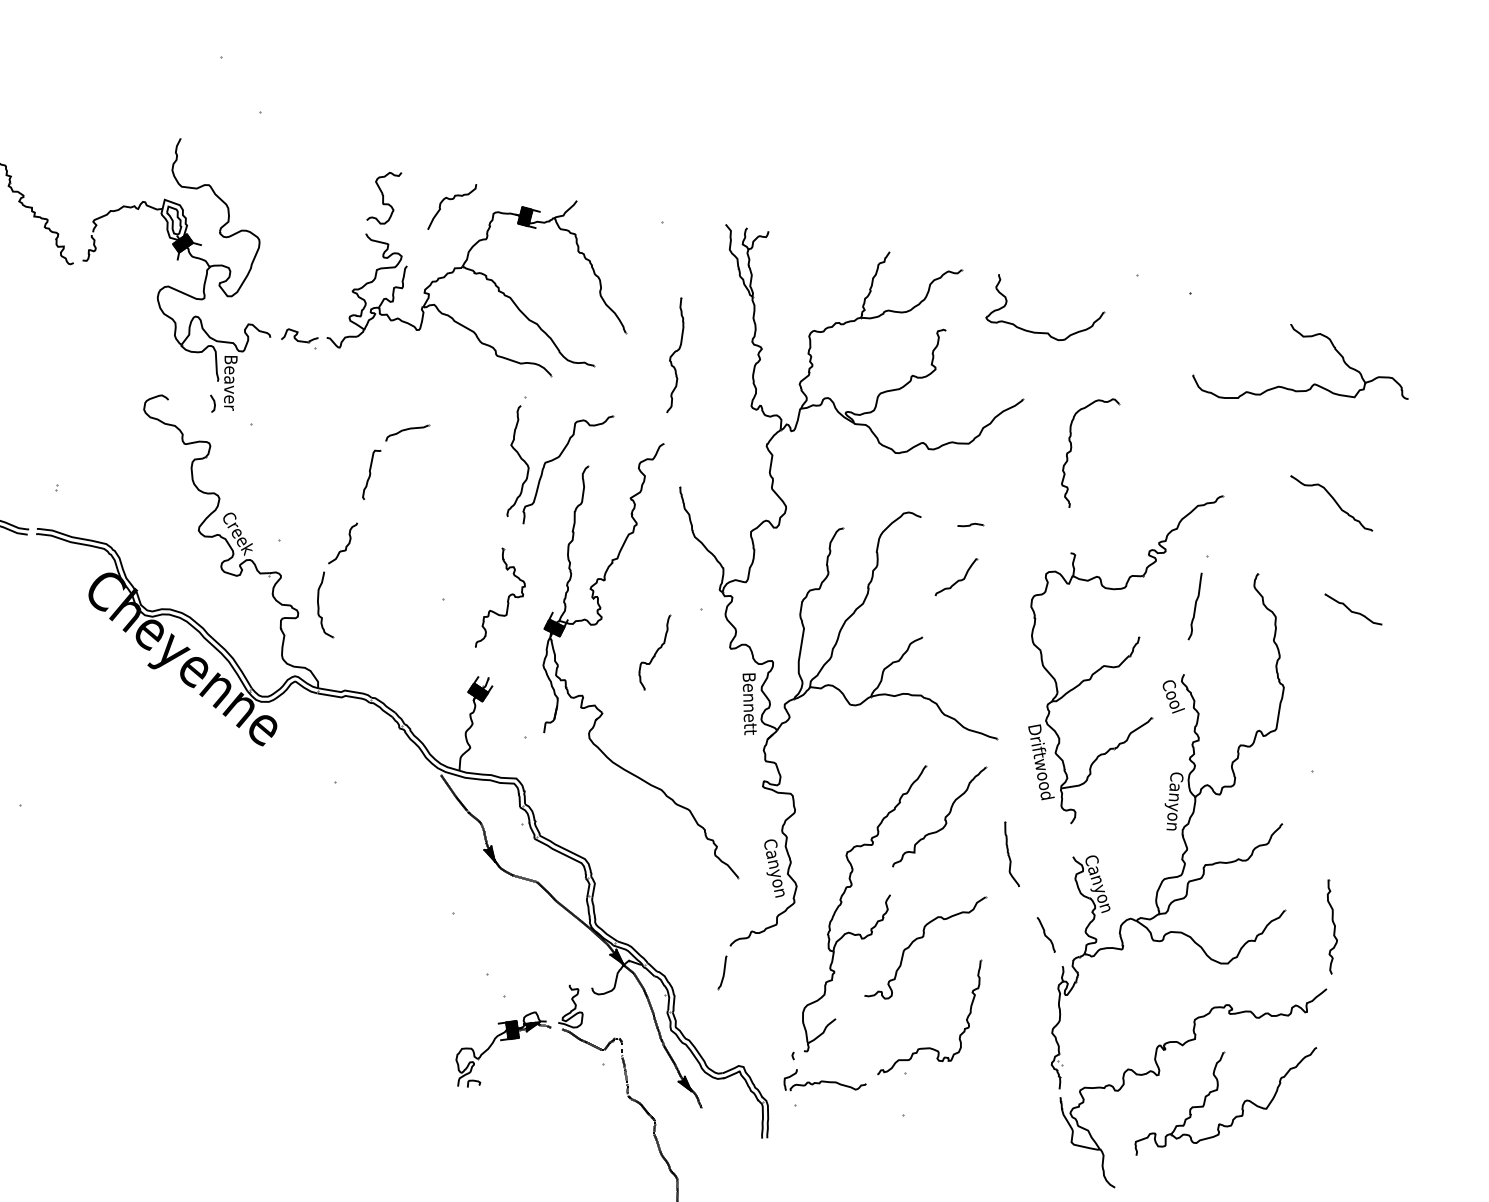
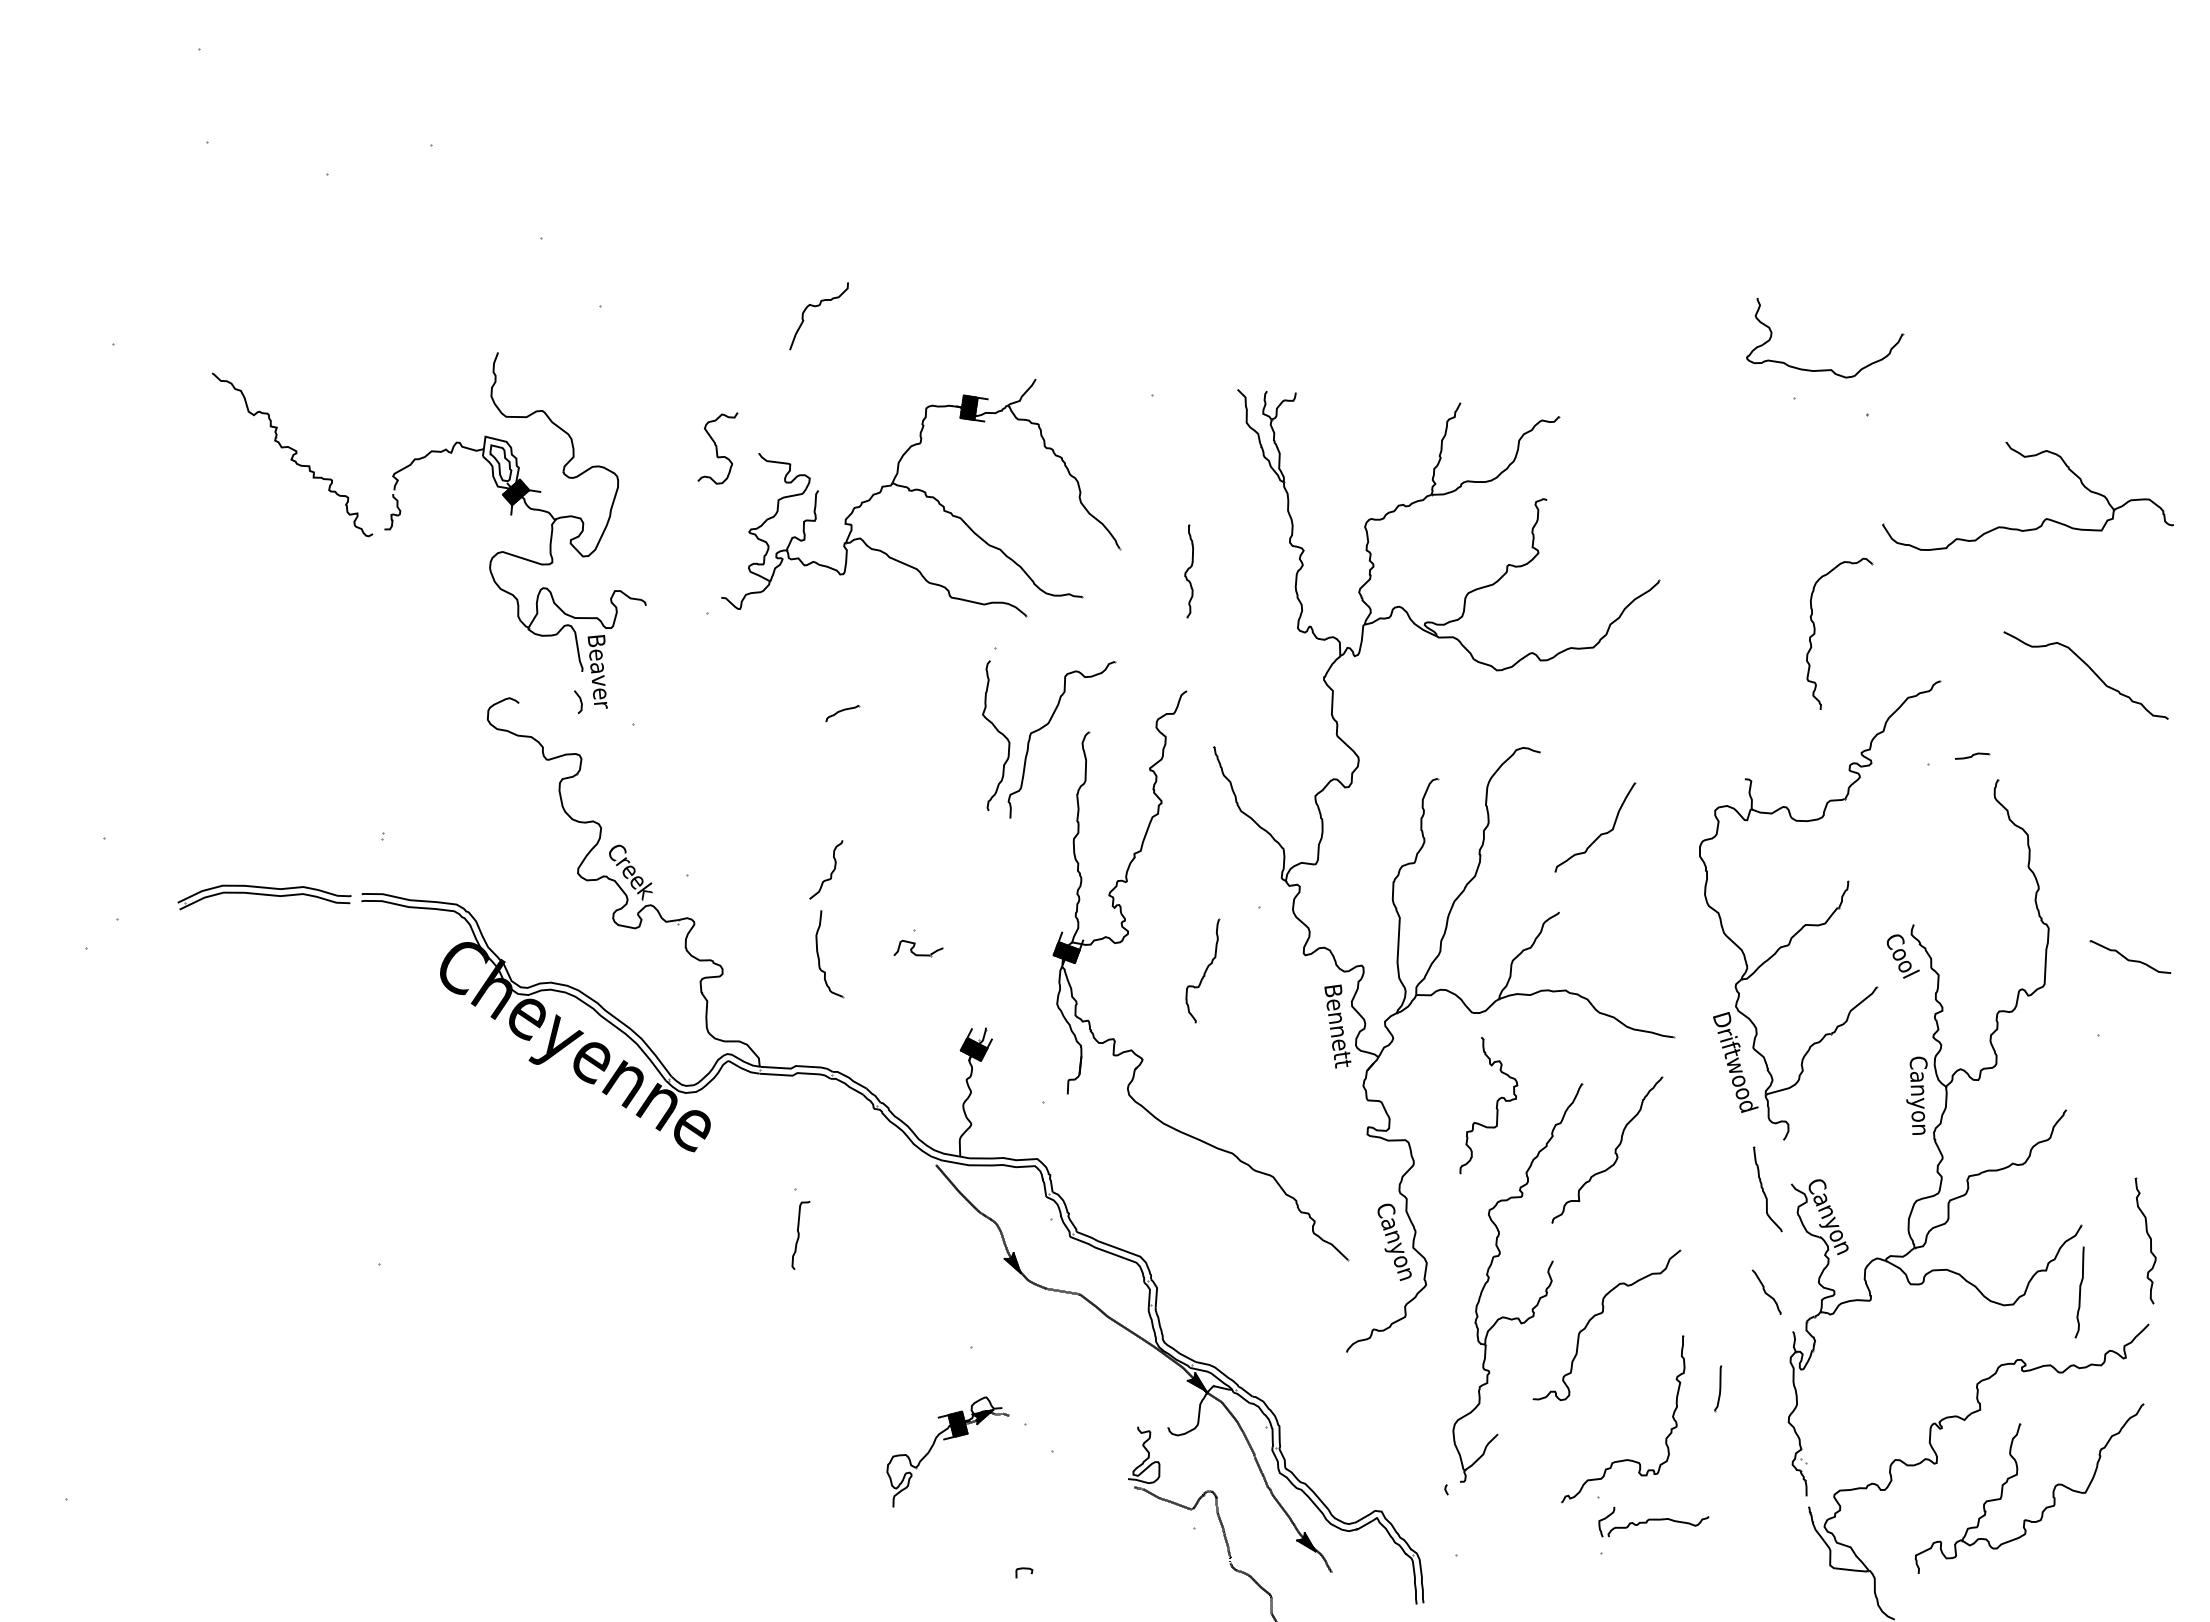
curve: (383, 197) -> (717, 448), moved
curve: (450, 200) -> (815, 307), moved
part: (1043, 332) -> (1825, 369), moved
part: (300, 336) -> (918, 948), moved
part: (674, 355) -> (1188, 571), size x0.6
part: (407, 433) -> (842, 713), size x0.6
part: (1071, 450) -> (1815, 633), moved
curve: (370, 474) -> (799, 1234), moved
part: (1331, 503) -> (2086, 675), size x1.4
part: (970, 524) -> (1972, 755), moved
curve: (345, 546) -> (830, 873), moved
part: (956, 577) -> (1595, 827), size x1.6
part: (506, 601) -> (1495, 1108), moved
part: (319, 605) -> (819, 956), moved
curve: (1195, 606) -> (2079, 1292), moved
part: (1353, 609) -> (2130, 956), moved
part: (1011, 854) -> (1767, 1189), moved
part: (722, 972) -> (1718, 1388), moved
part: (501, 1041) -> (944, 1440), moved
part: (824, 1083) -> (1653, 1521), moved

